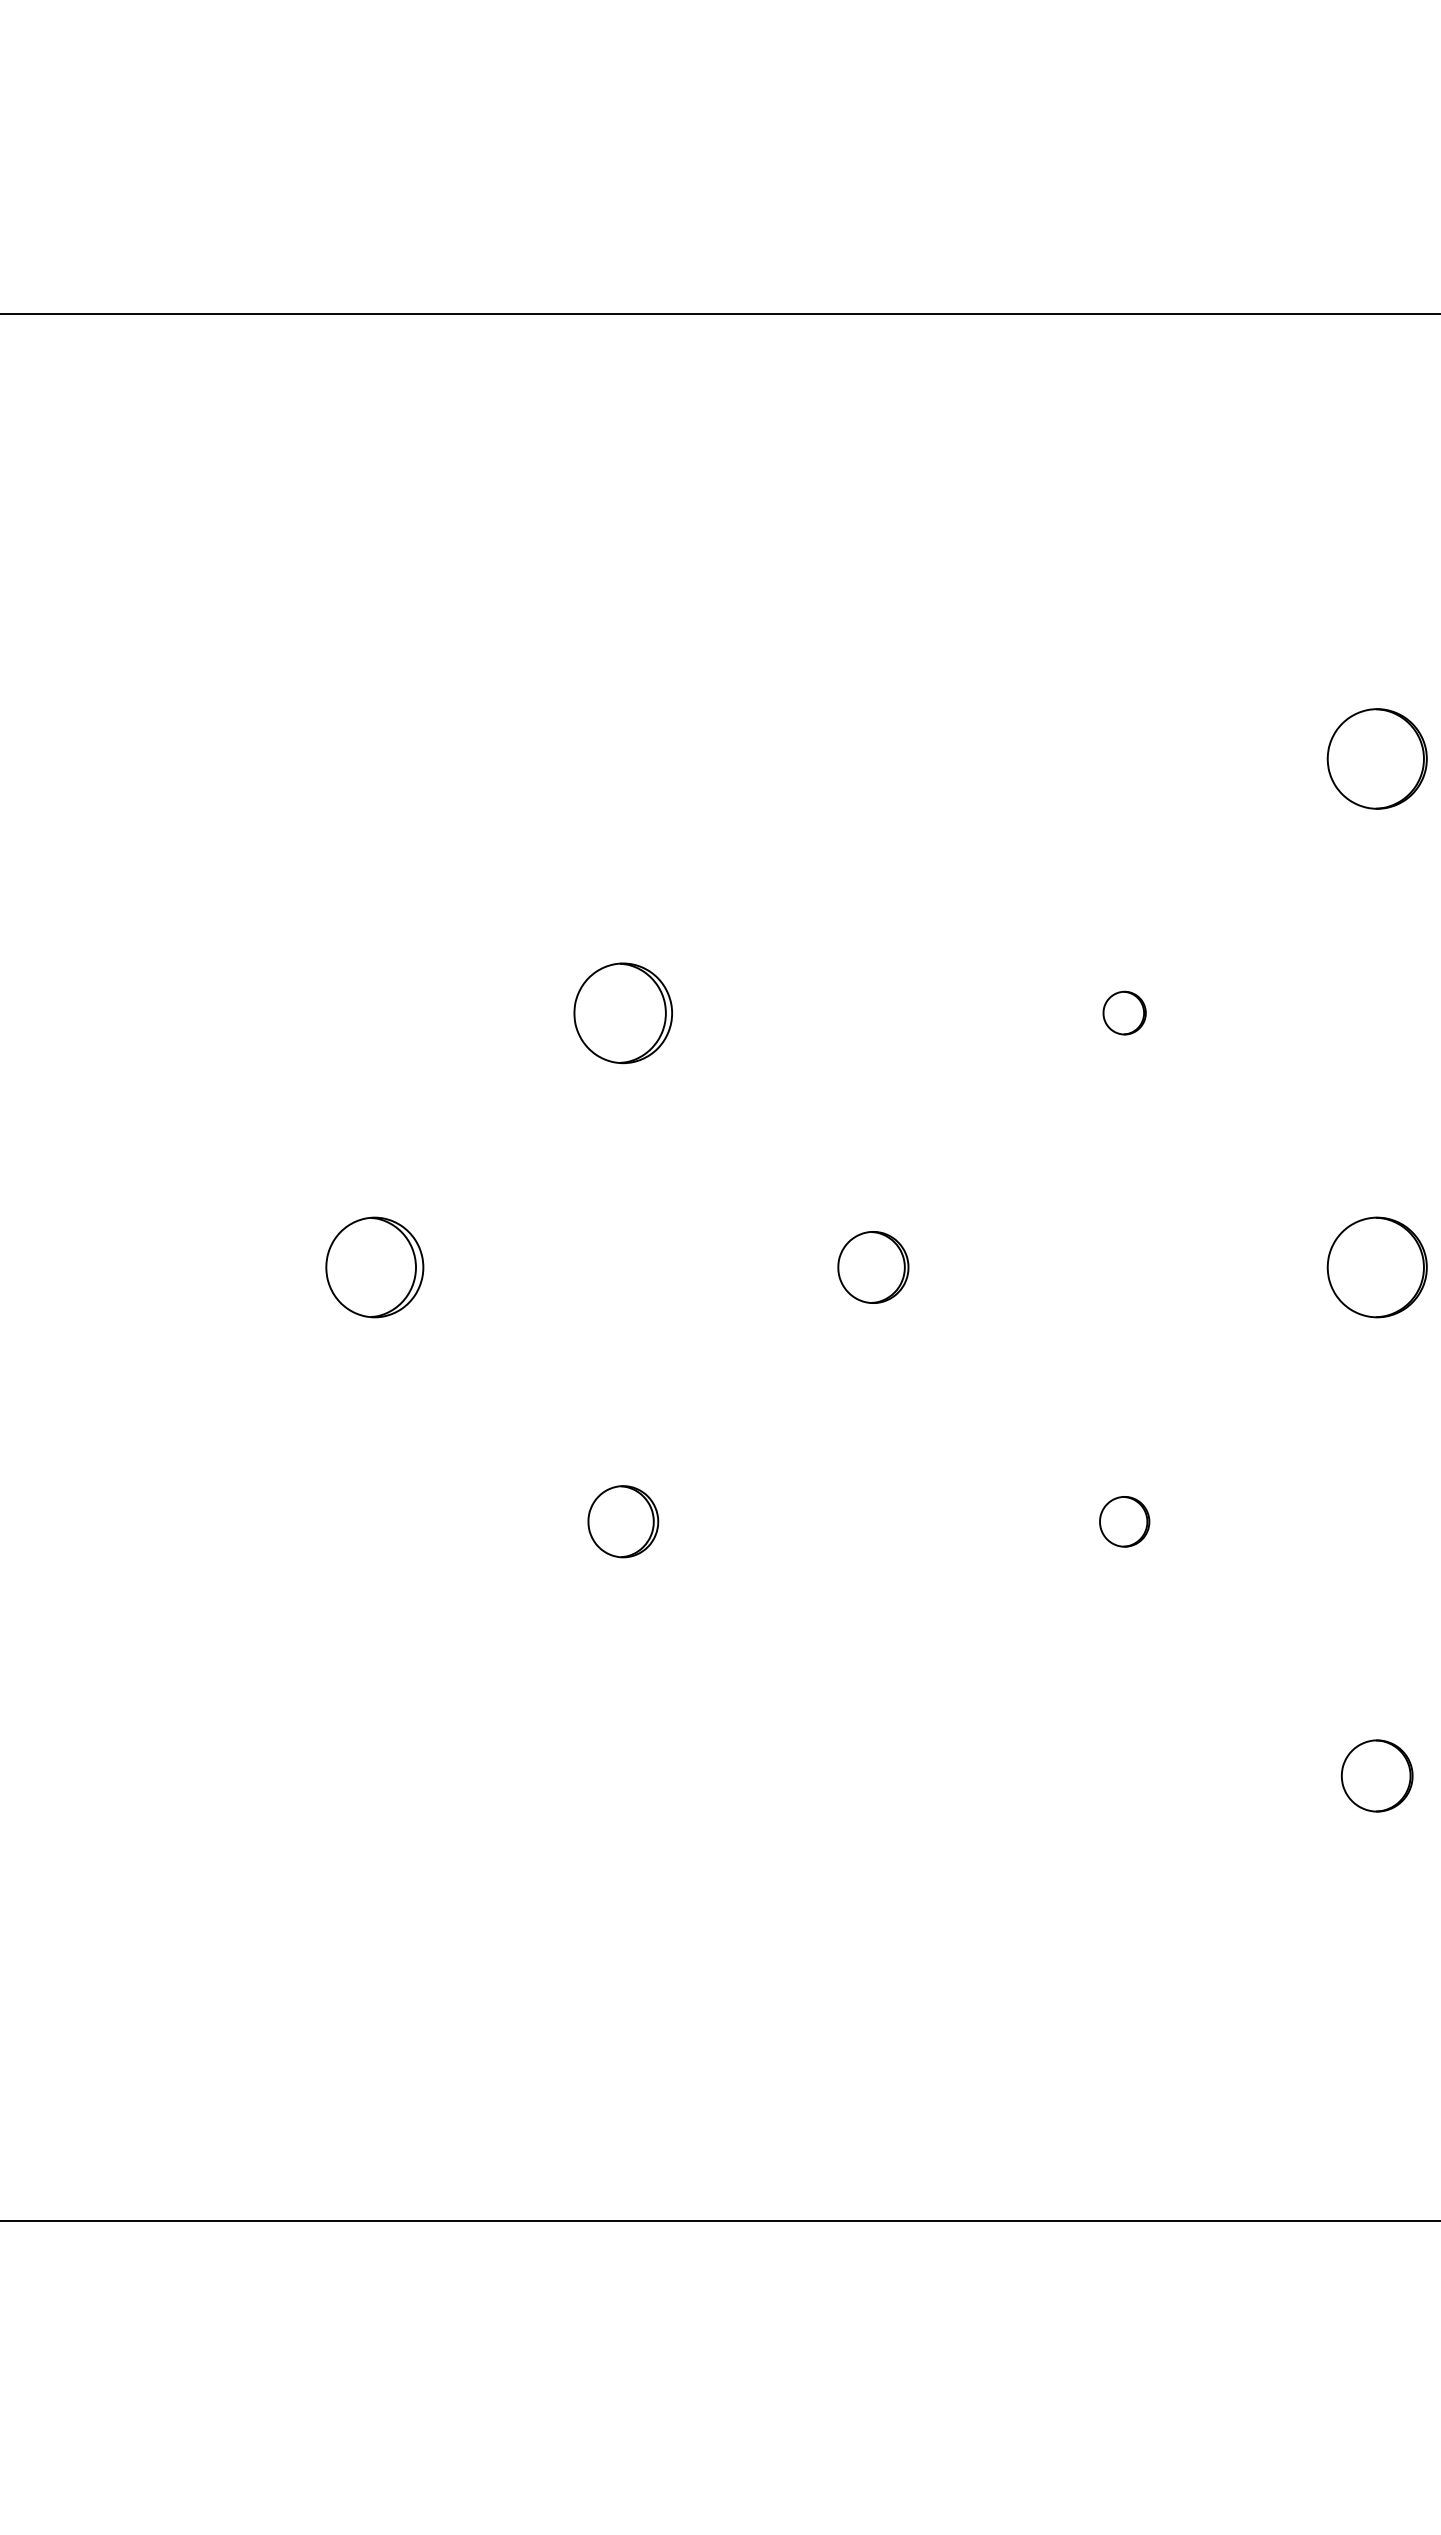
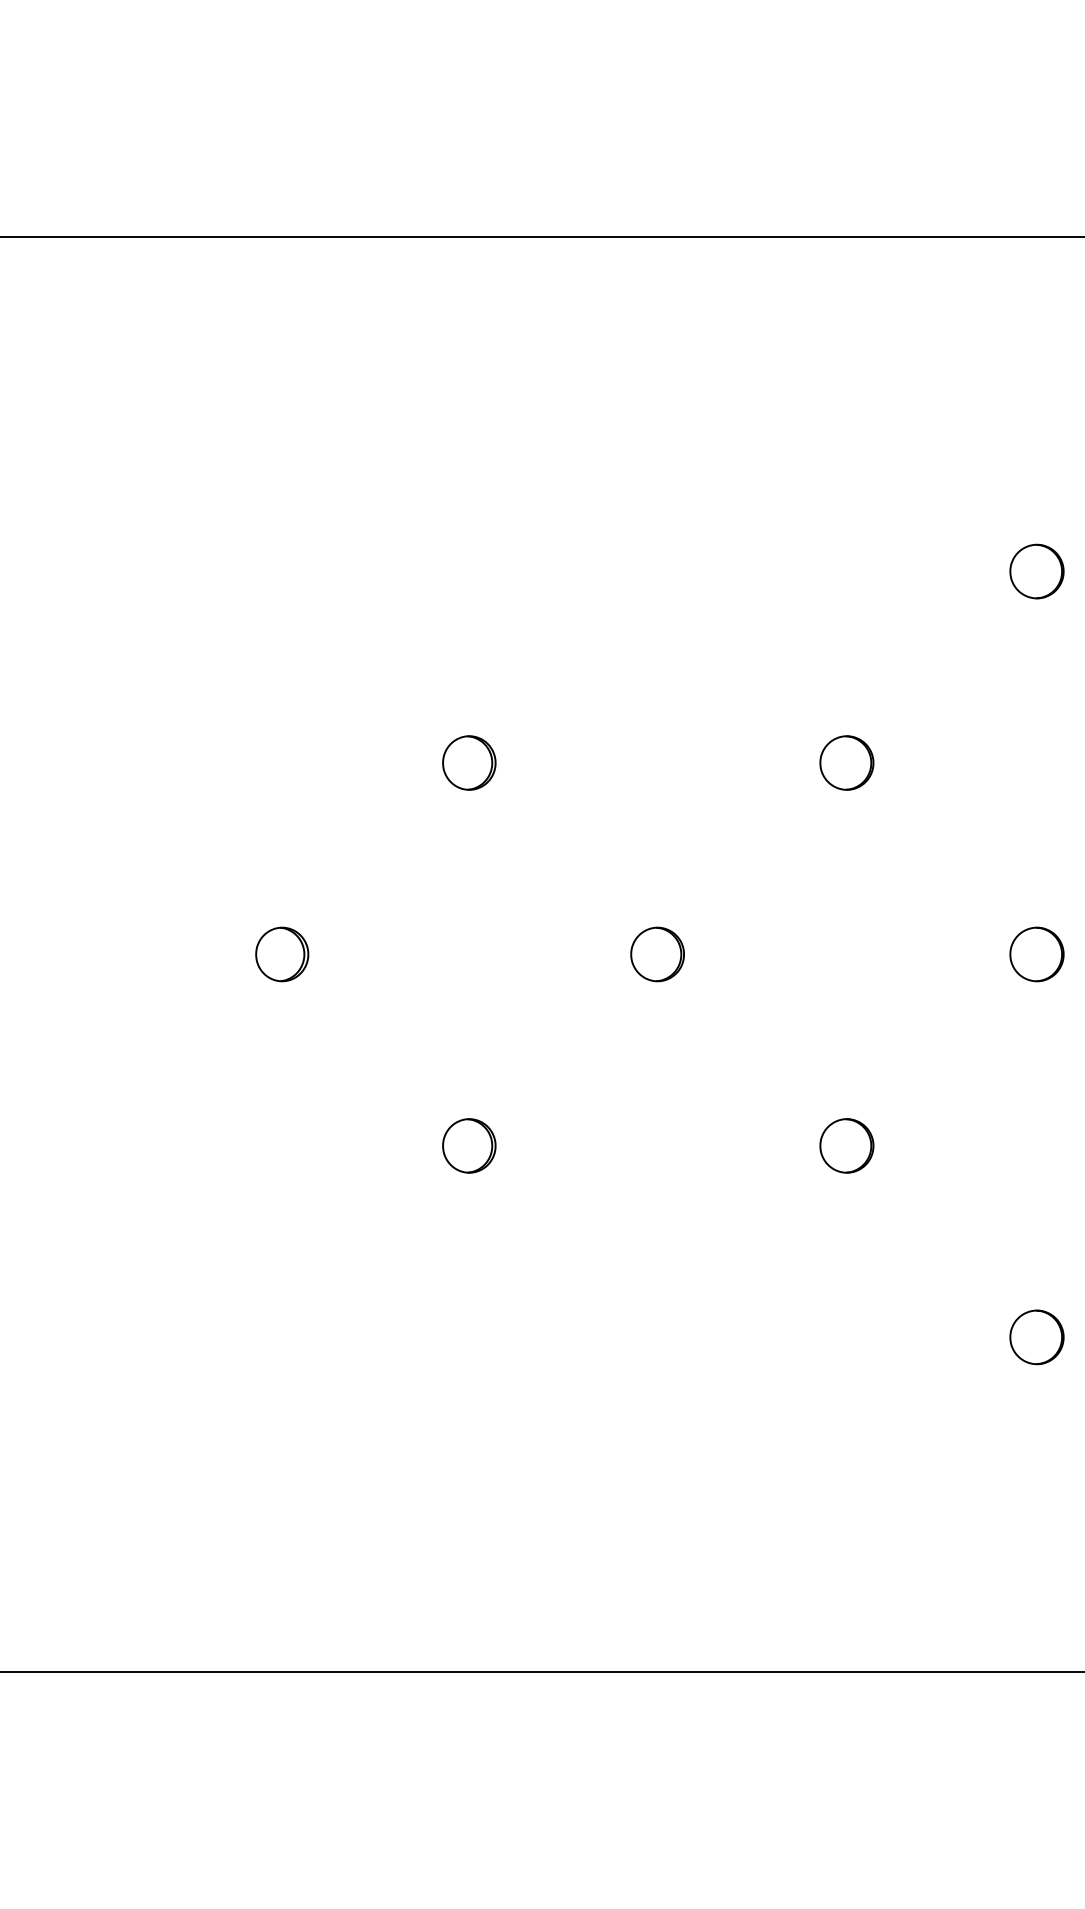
part: (1376, 758) -> (1036, 571), size x0.71
part: (623, 1012) -> (469, 762), size x0.71
part: (1124, 1012) -> (846, 762), size x1.67
part: (374, 1267) -> (281, 954), size x0.71
part: (1376, 1267) -> (1036, 954), size x0.71
part: (1124, 1521) -> (846, 1145), size x1.43

